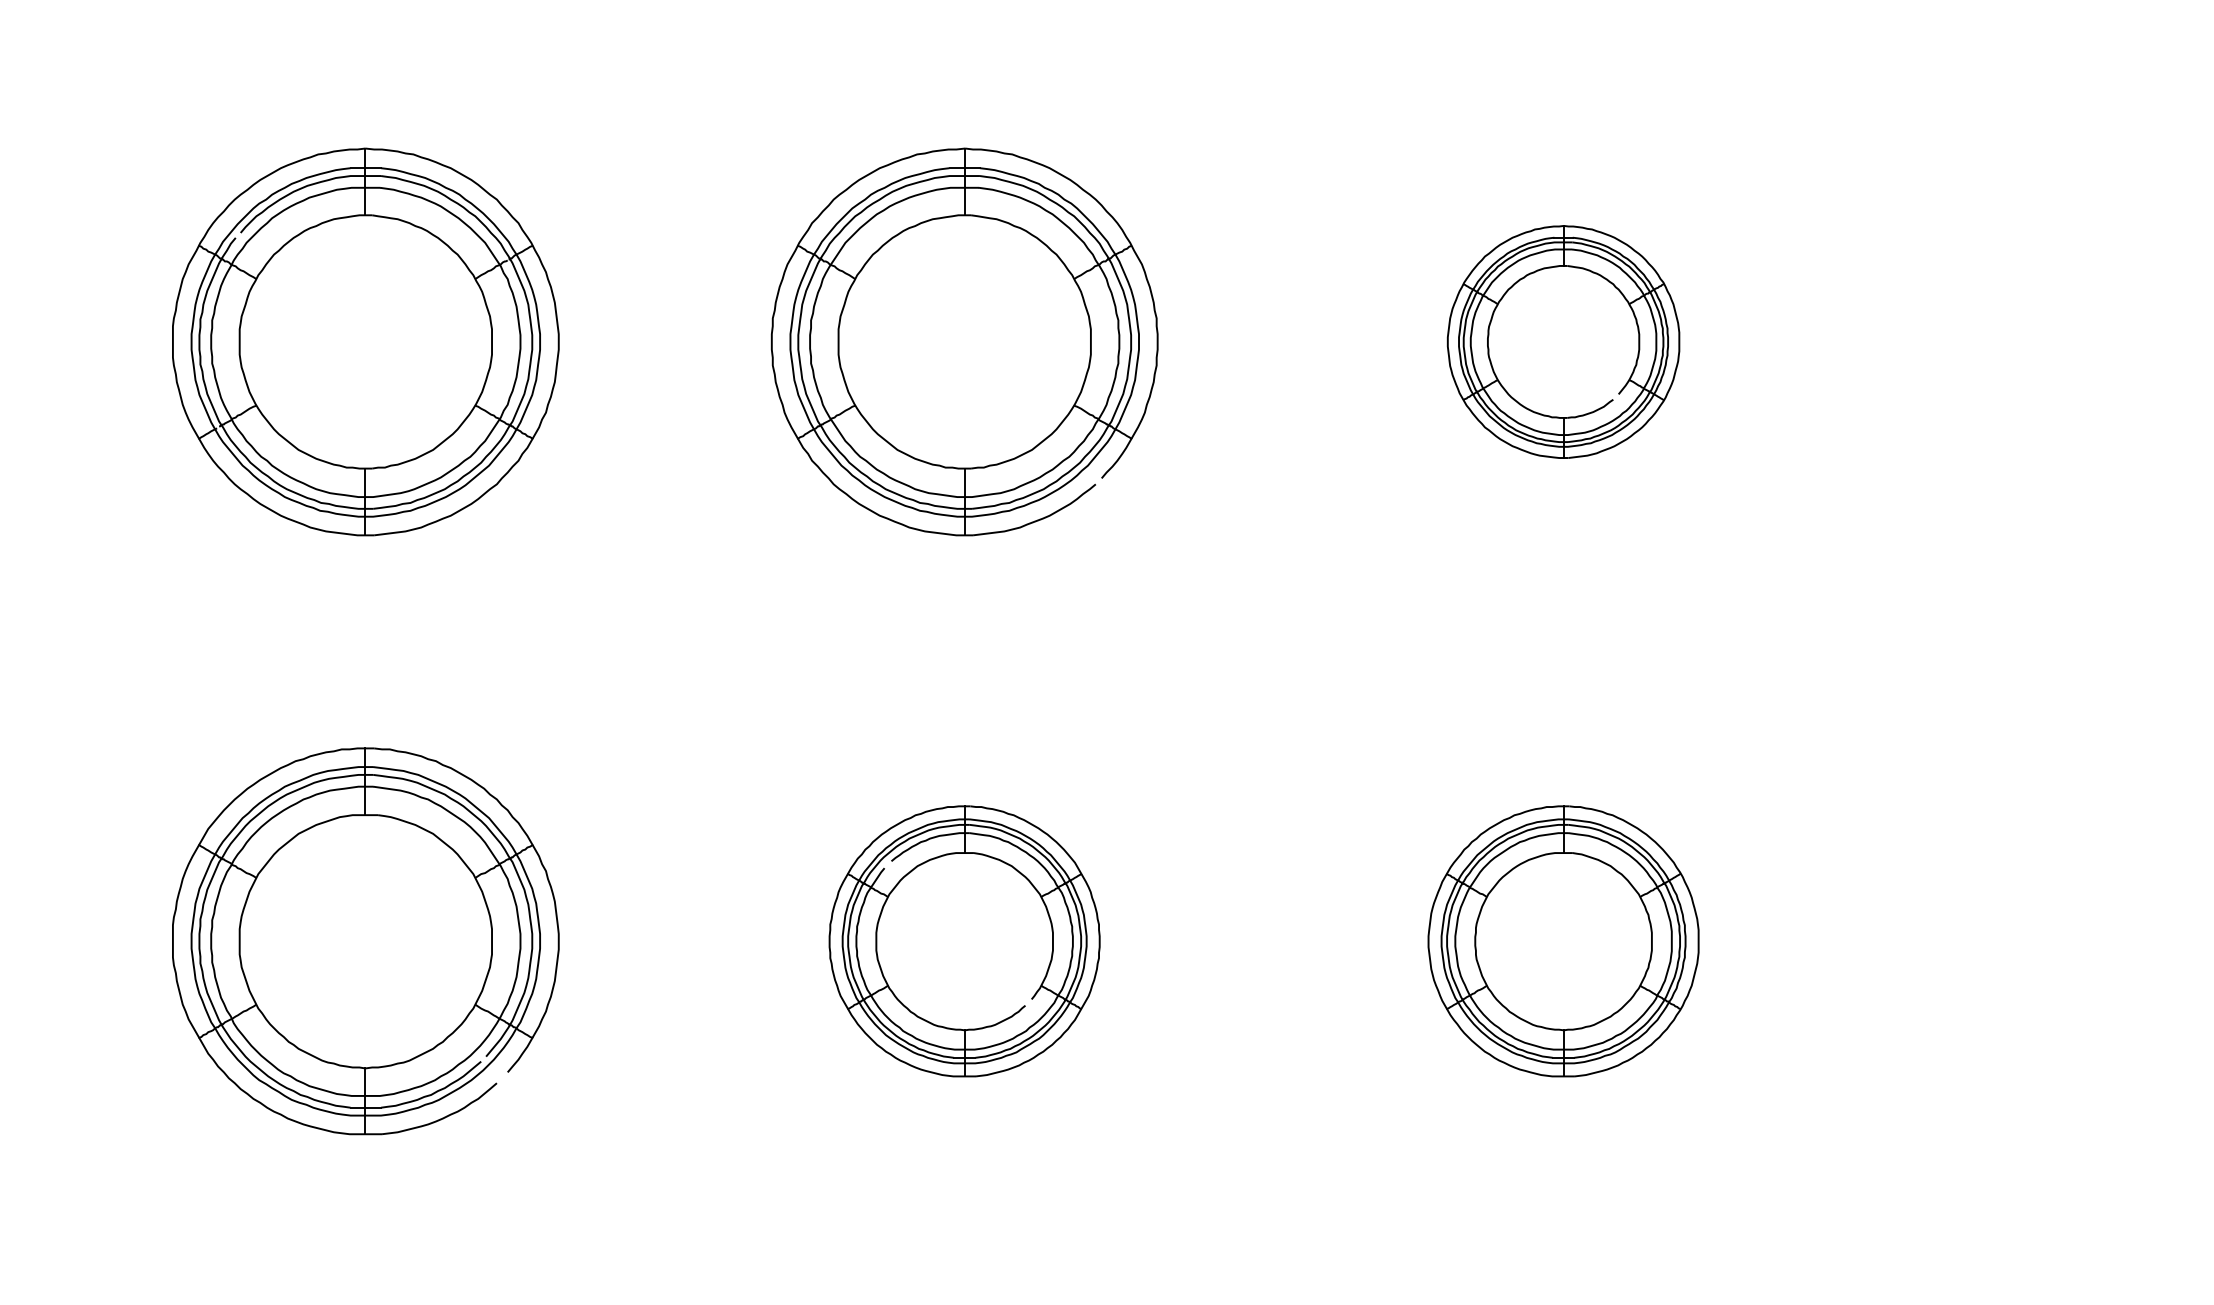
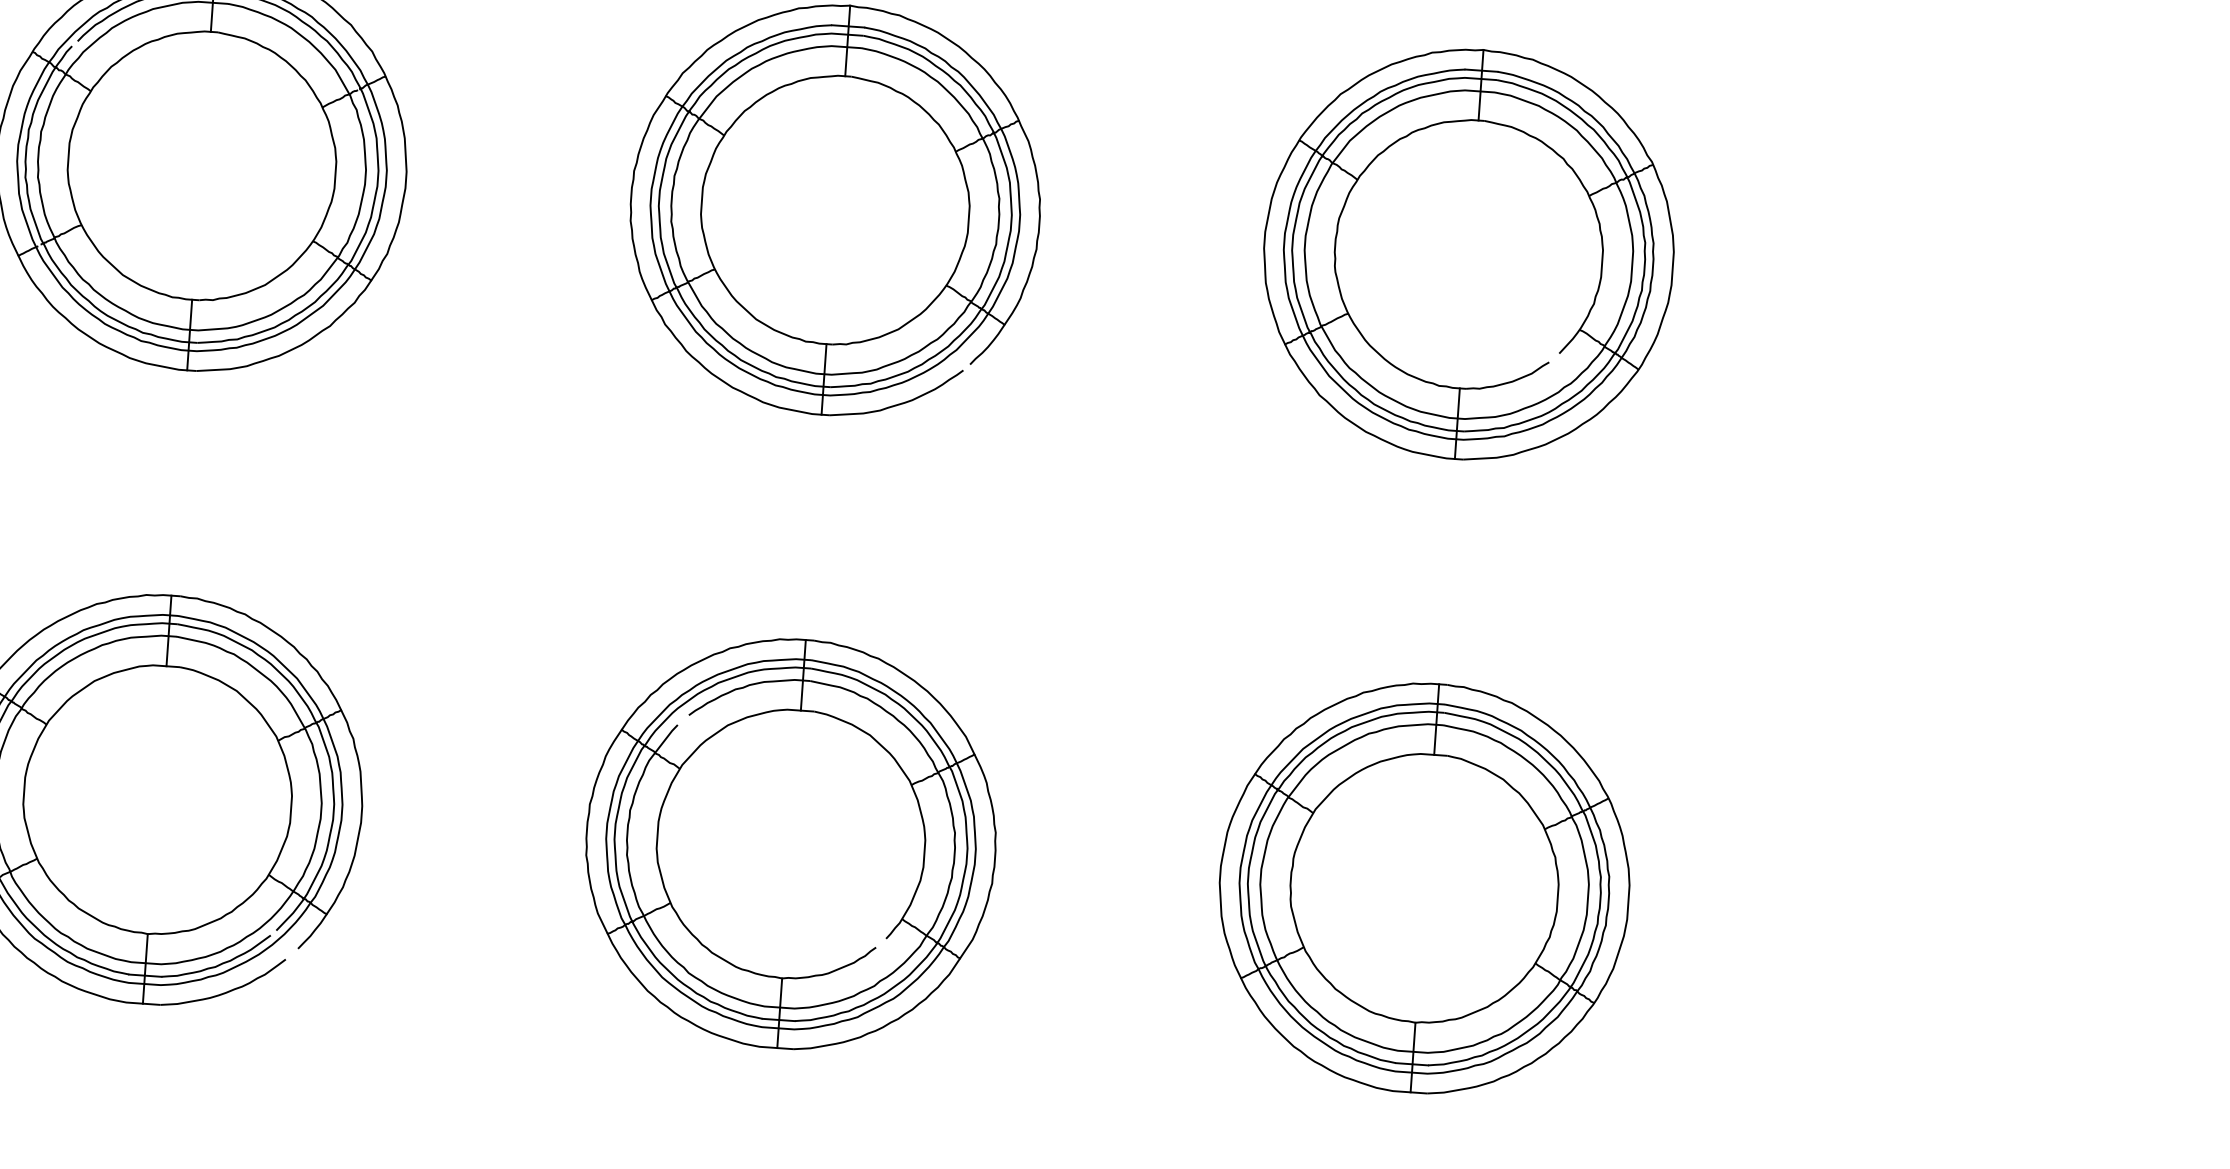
part: (1563, 341) -> (1468, 253), size x1.67
part: (964, 941) -> (790, 844), size x1.43
part: (1563, 941) -> (1424, 888), size x1.43

